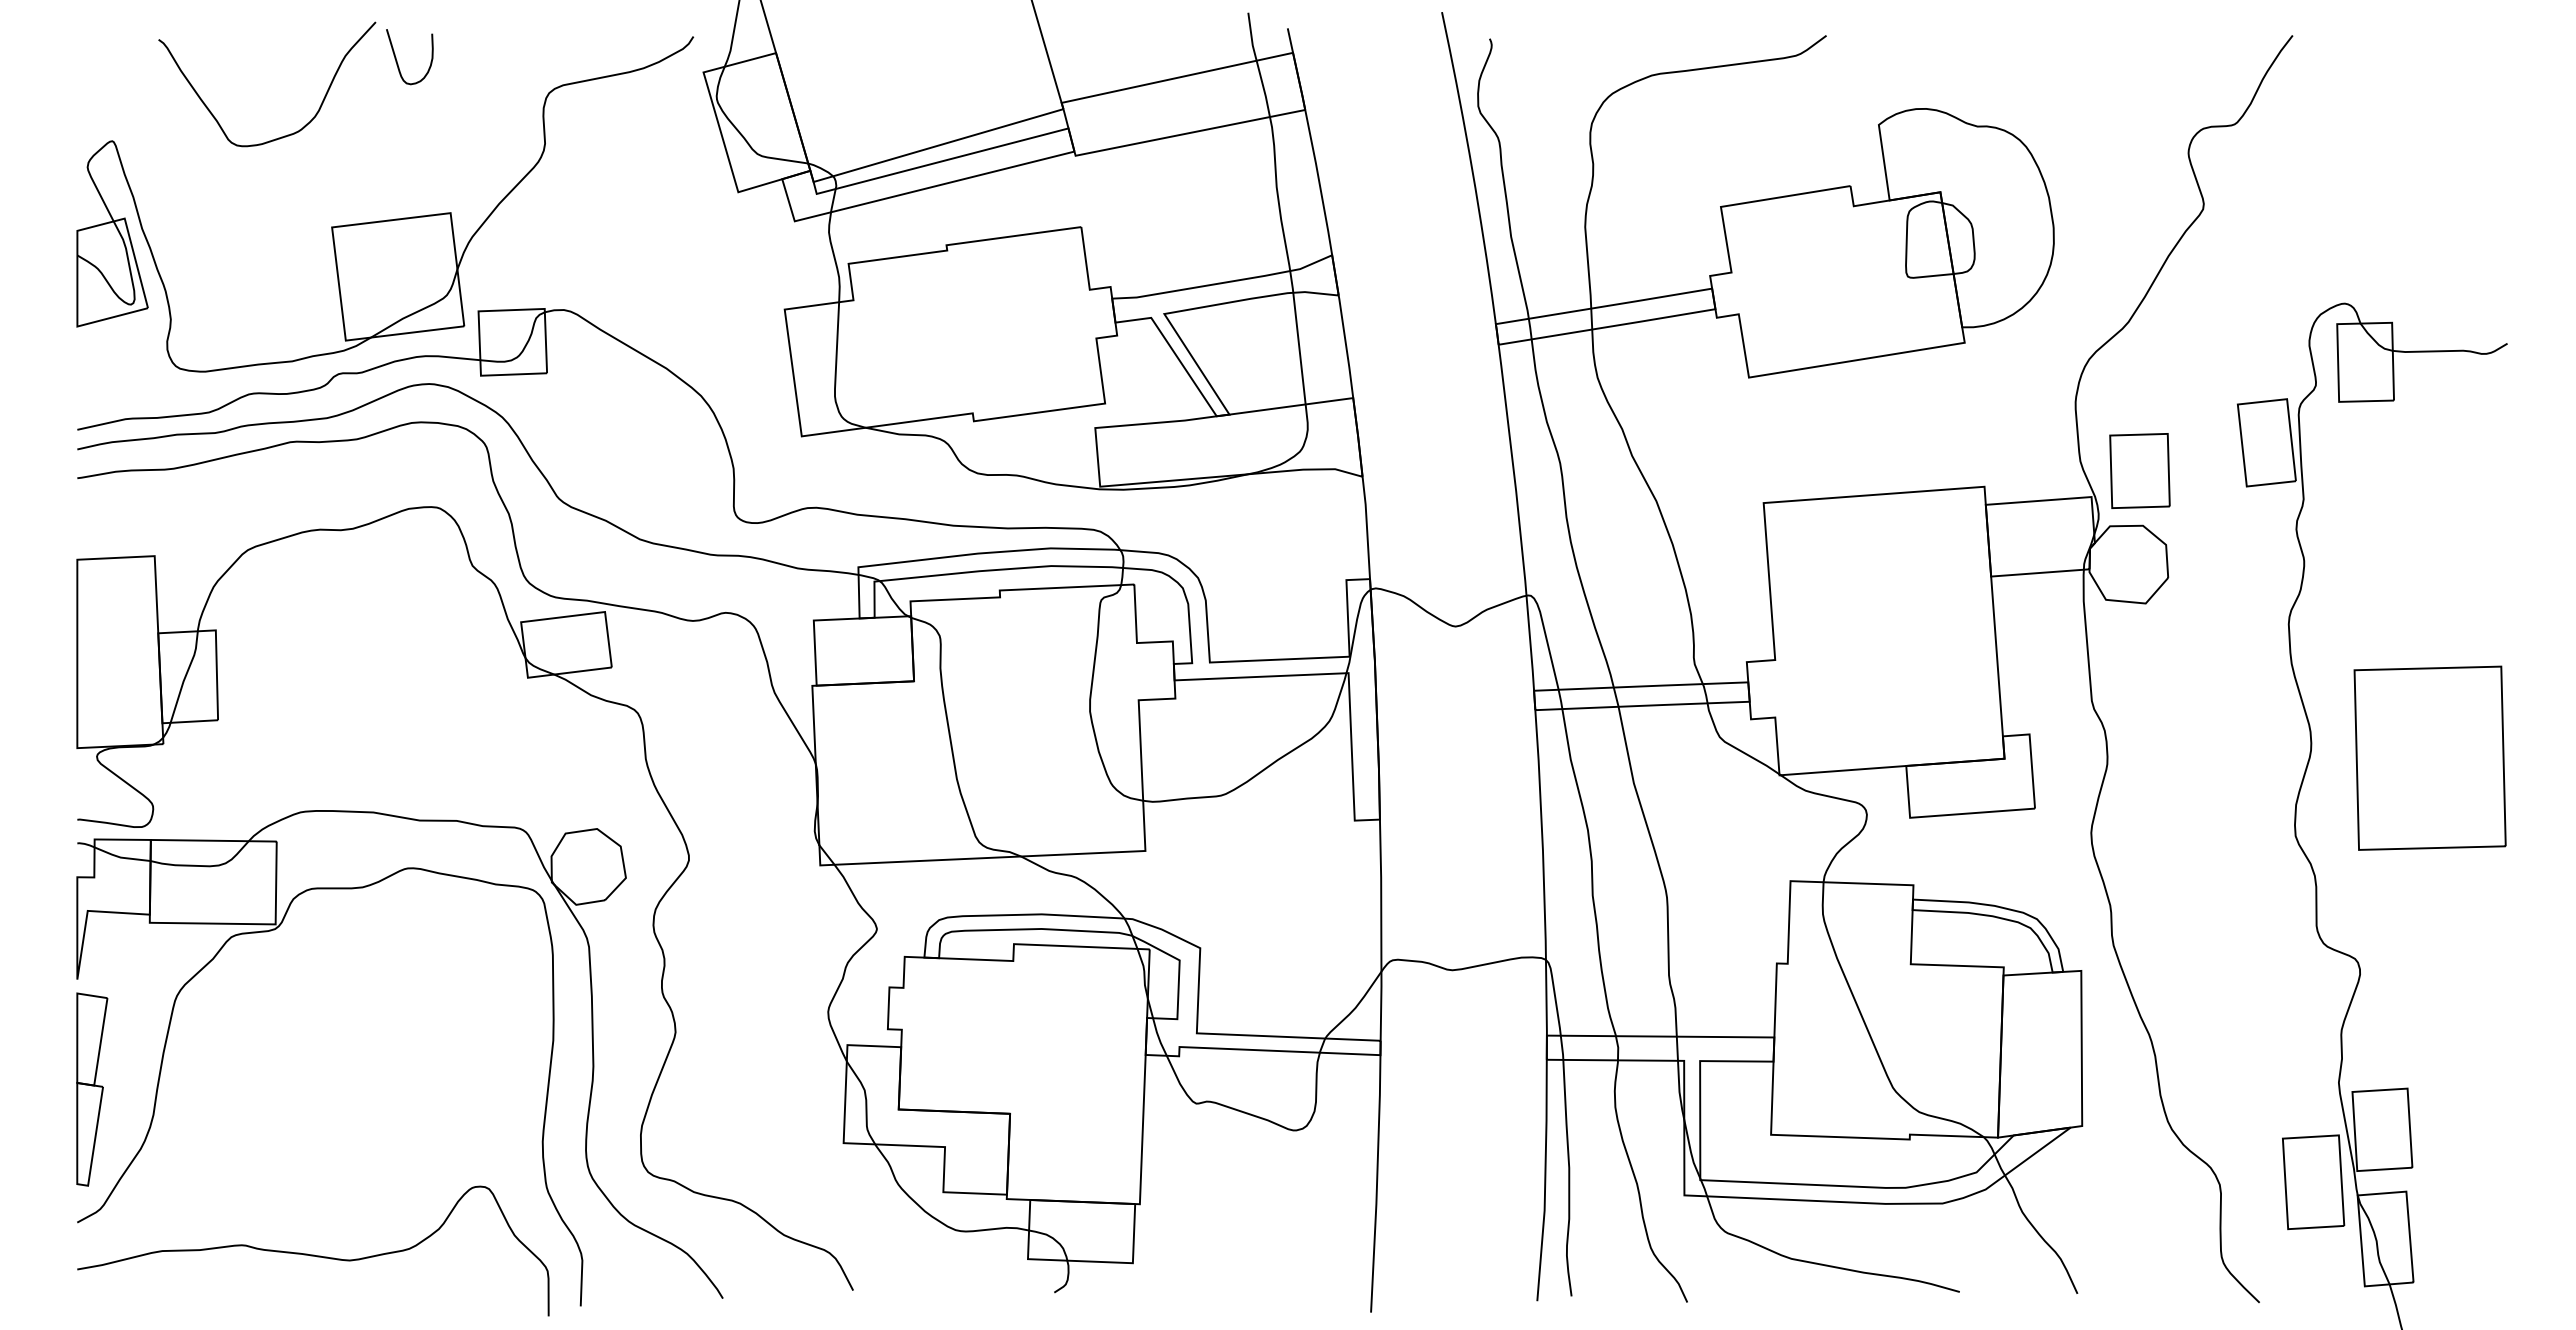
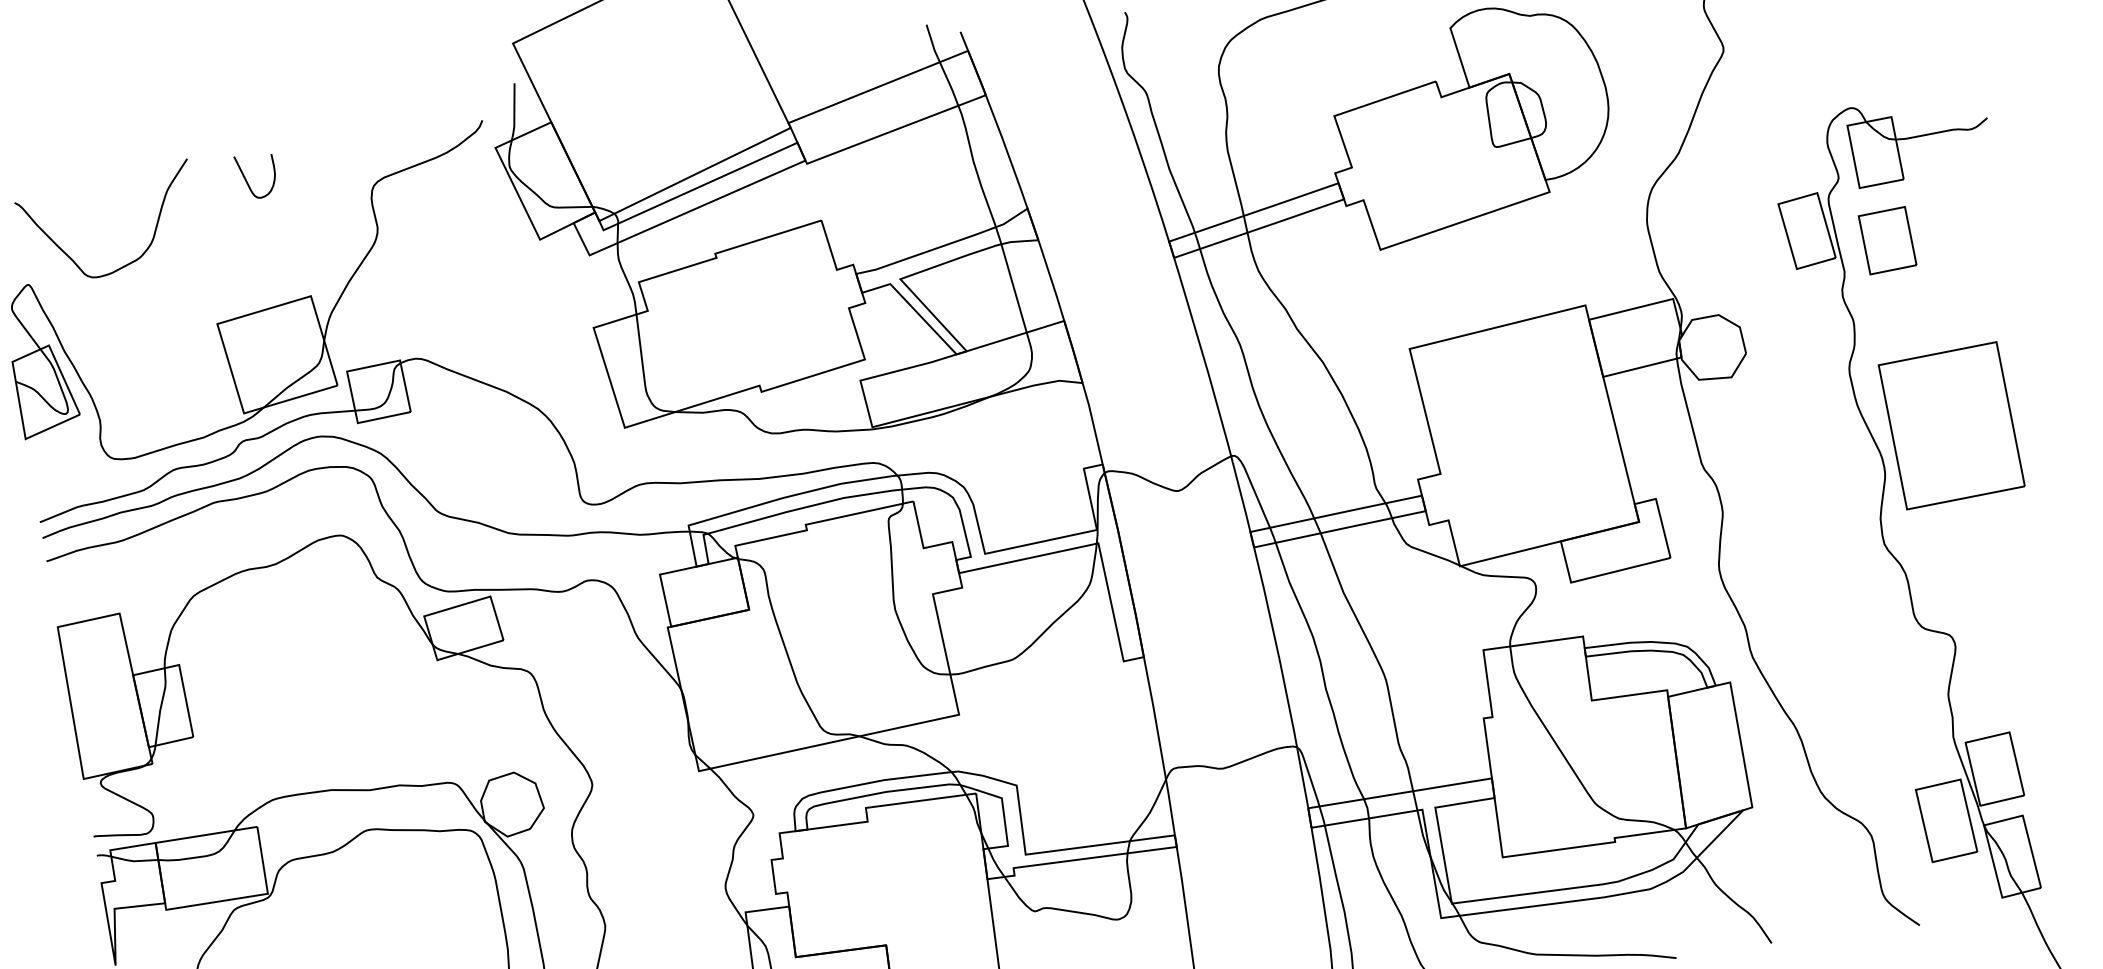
curve: (284, 135) -> (129, 262), moved
part: (2139, 470) -> (1887, 240), moved
part: (2429, 757) -> (1951, 425), moved

